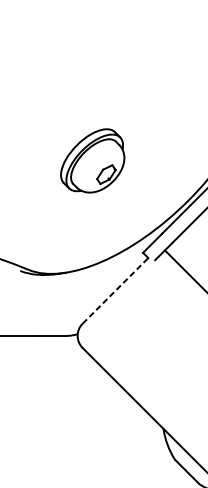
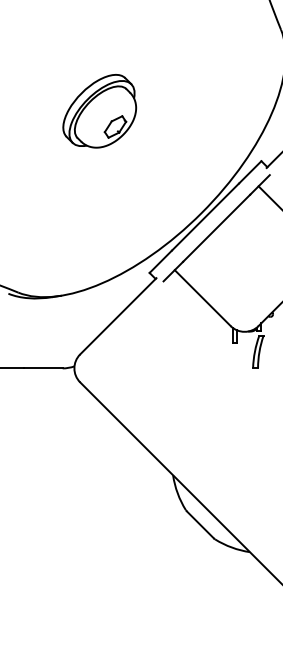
part: (92, 161) -> (99, 111), moved
line: (115, 290) -> (118, 316), dashed -> solid

